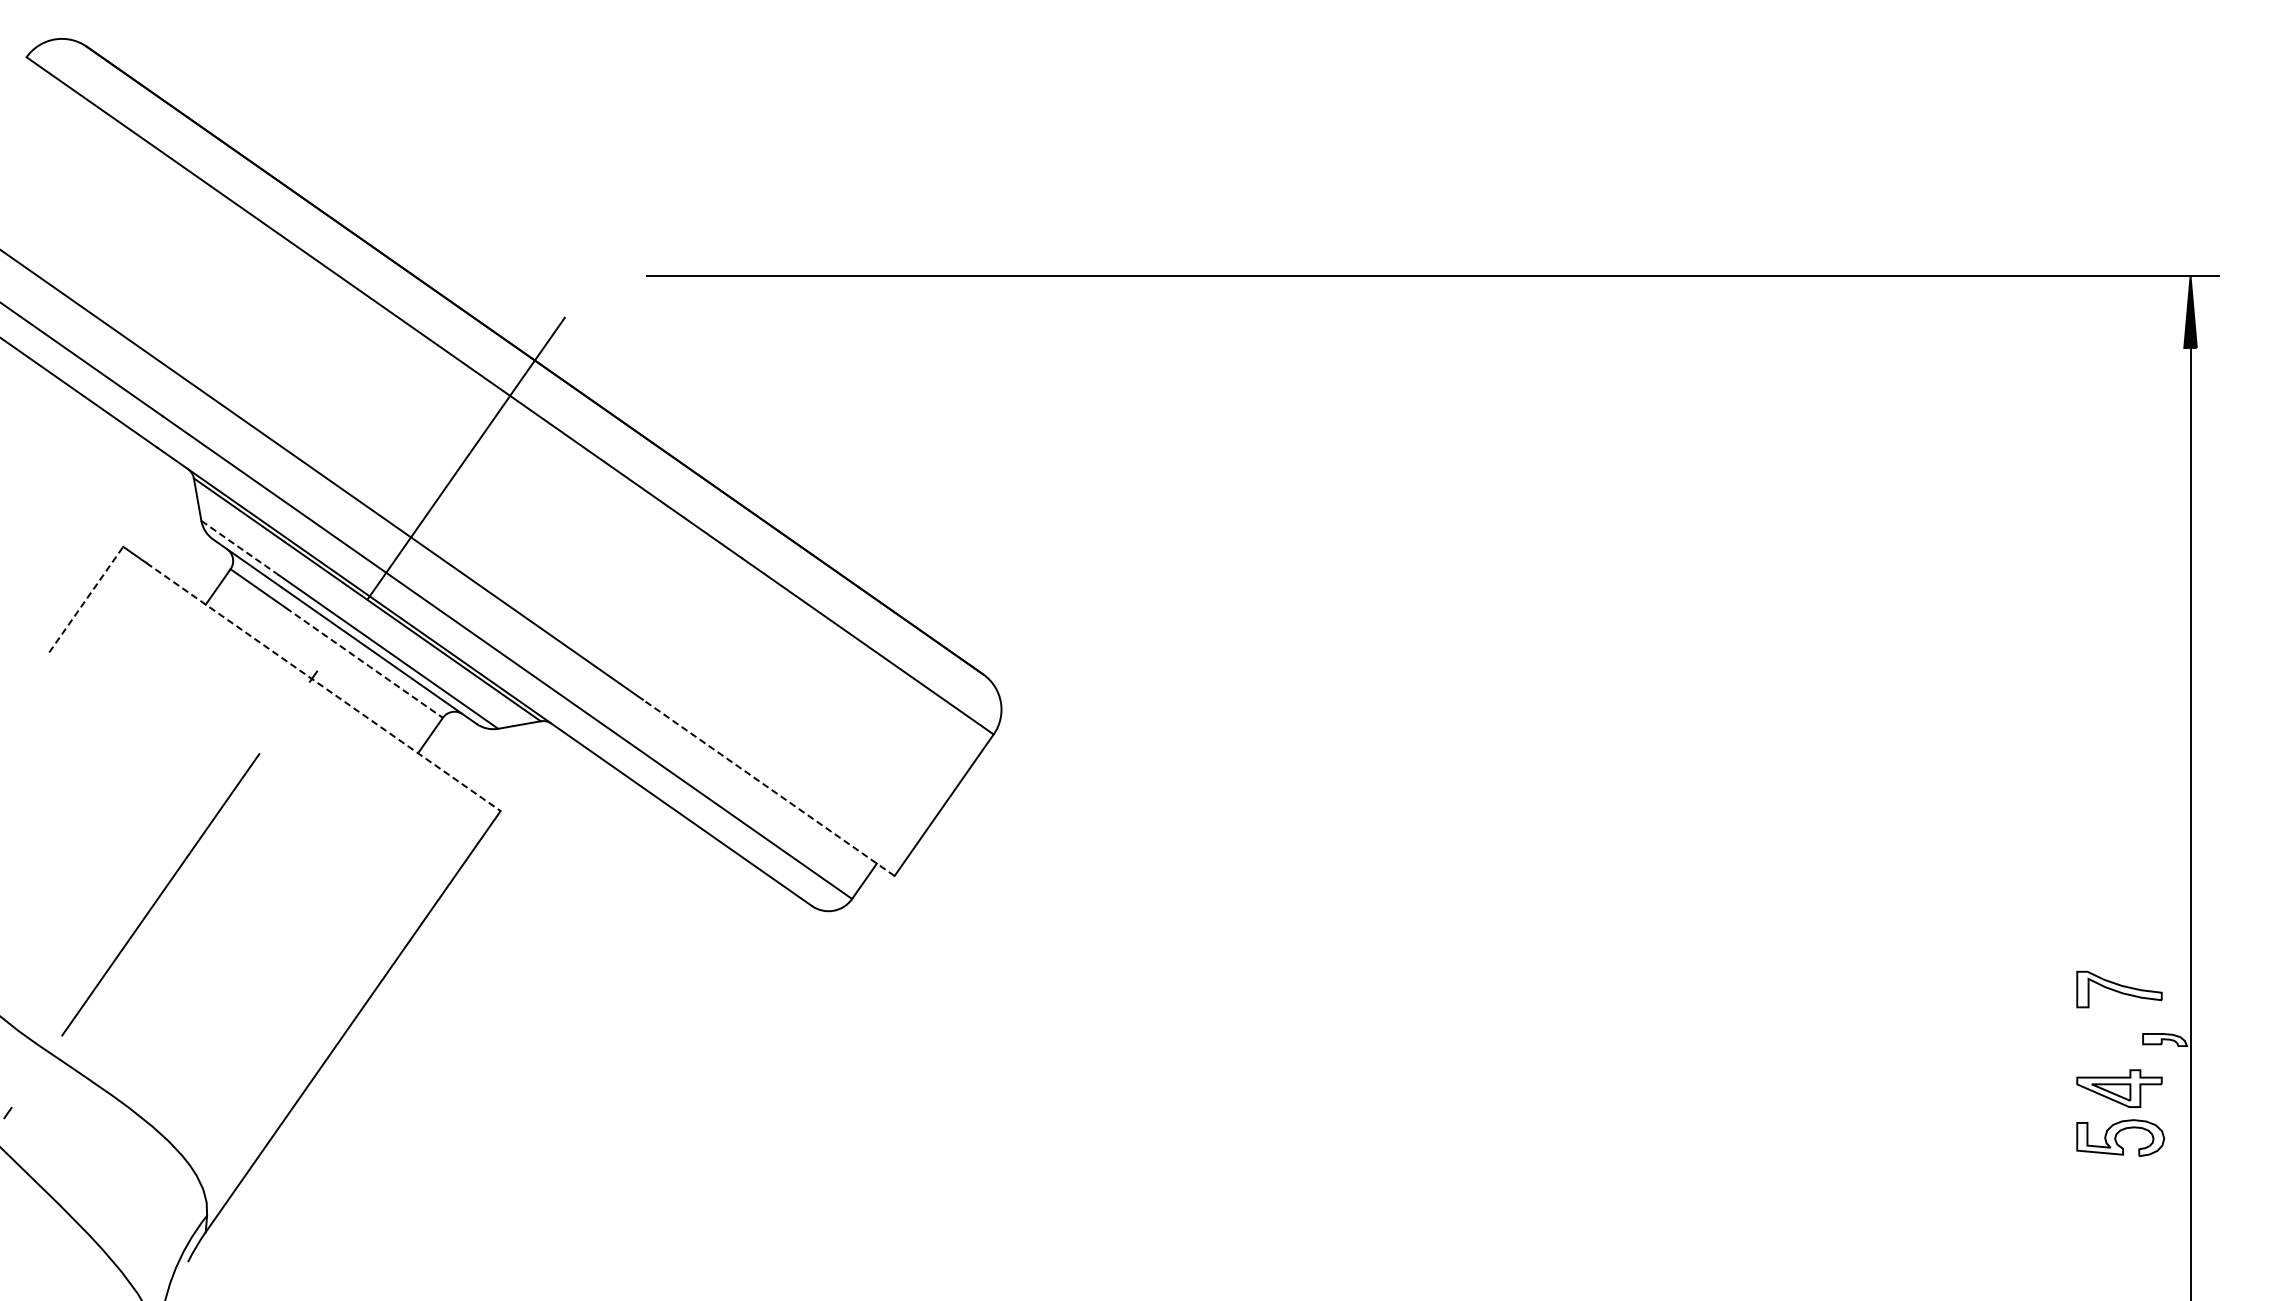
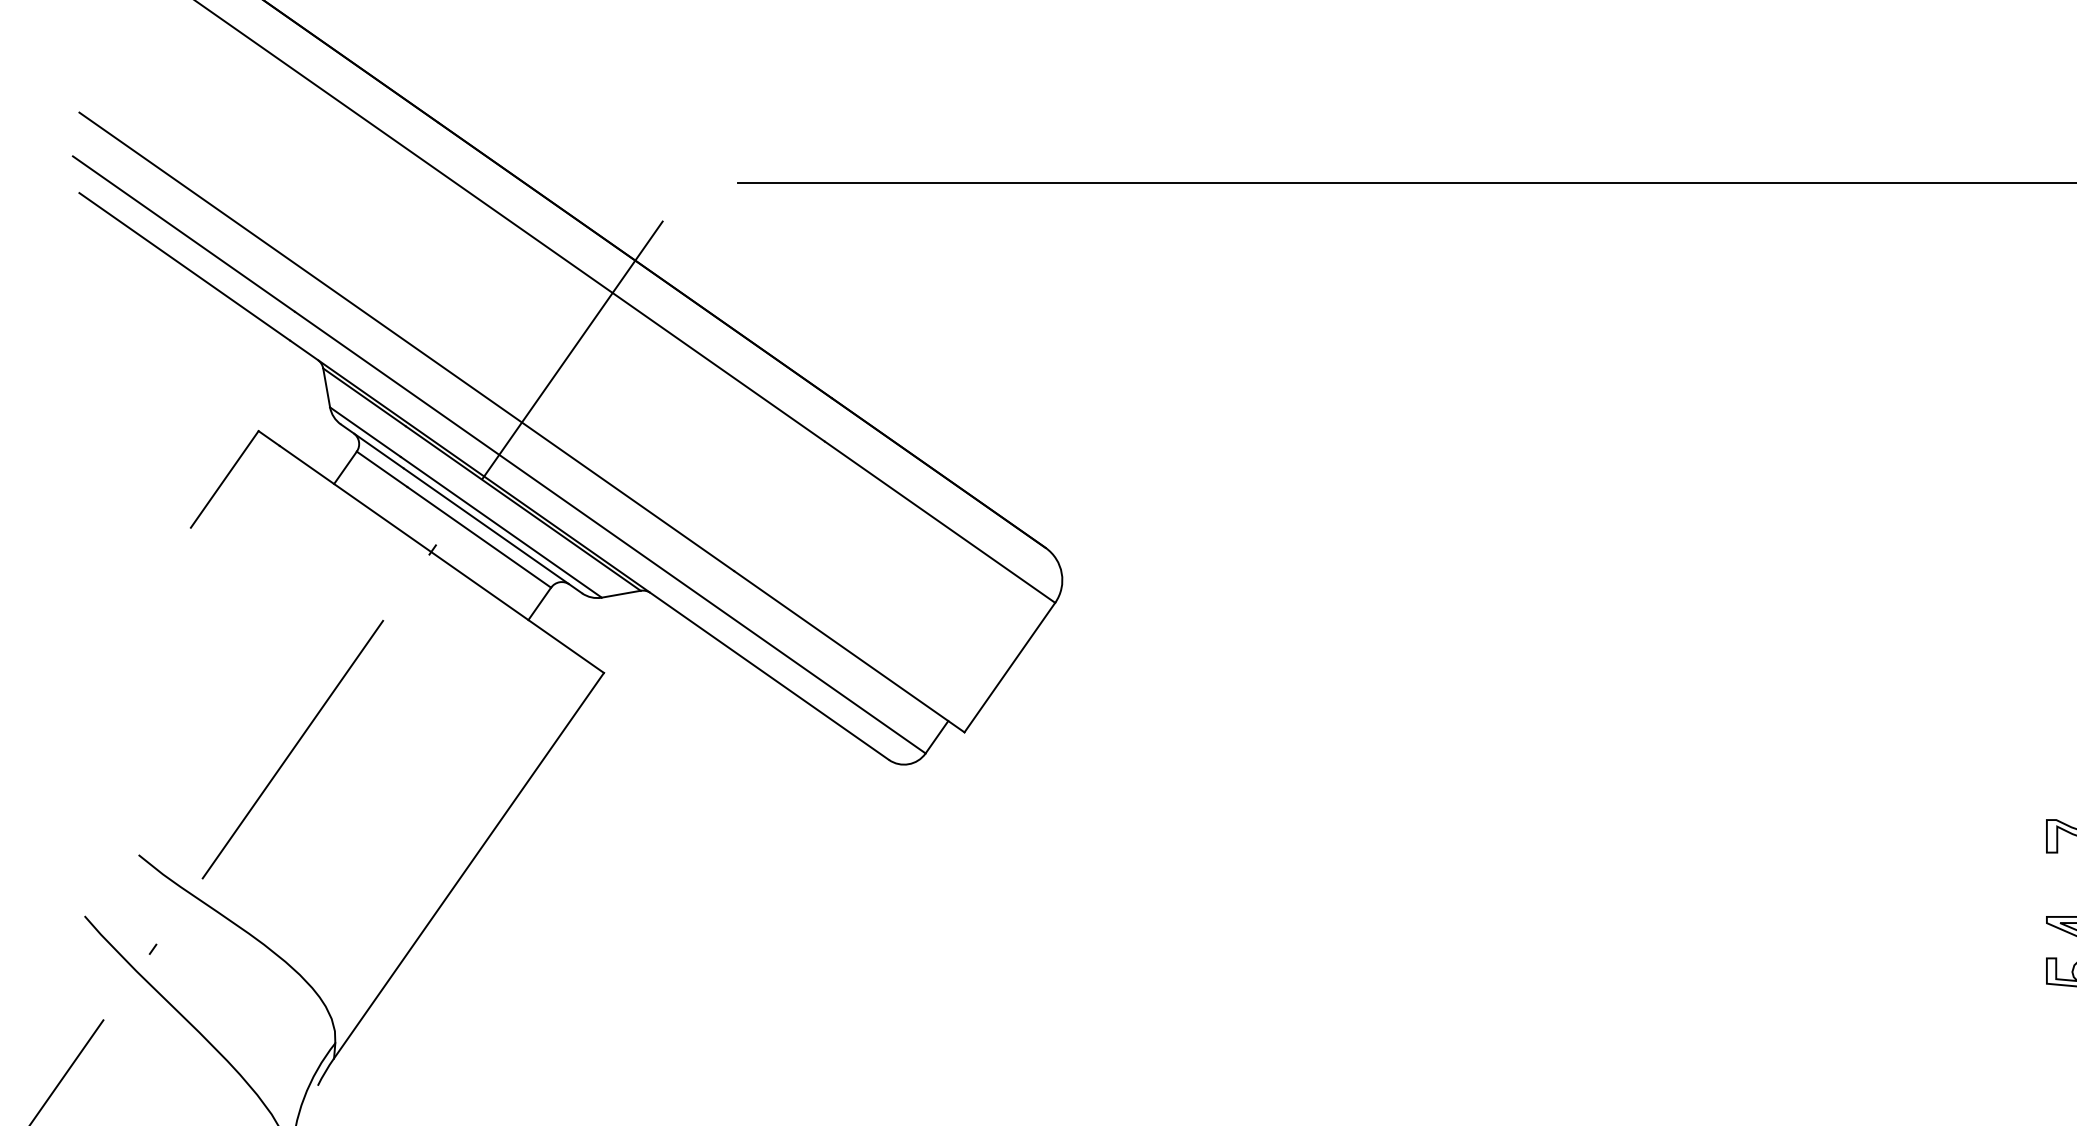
line: (240, 548) -> (365, 432), dashed -> solid
line: (86, 599) -> (224, 479), dashed -> solid
line: (364, 662) -> (479, 536), dashed -> solid
line: (323, 687) -> (441, 559), dashed -> solid
line: (768, 787) -> (849, 651), dashed -> solid

